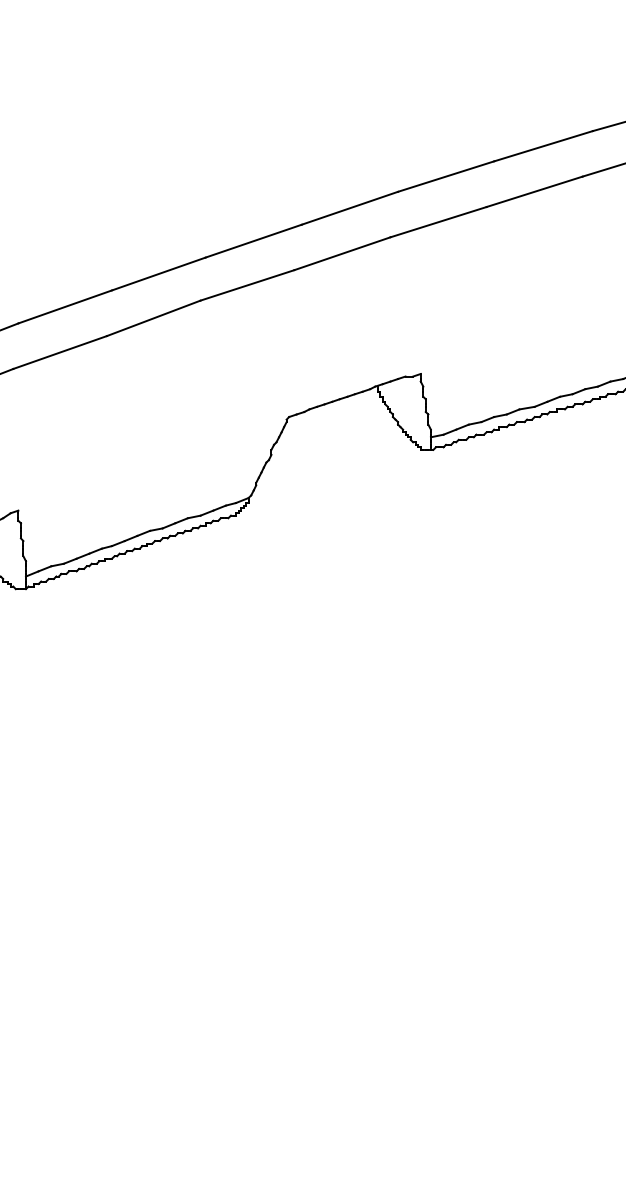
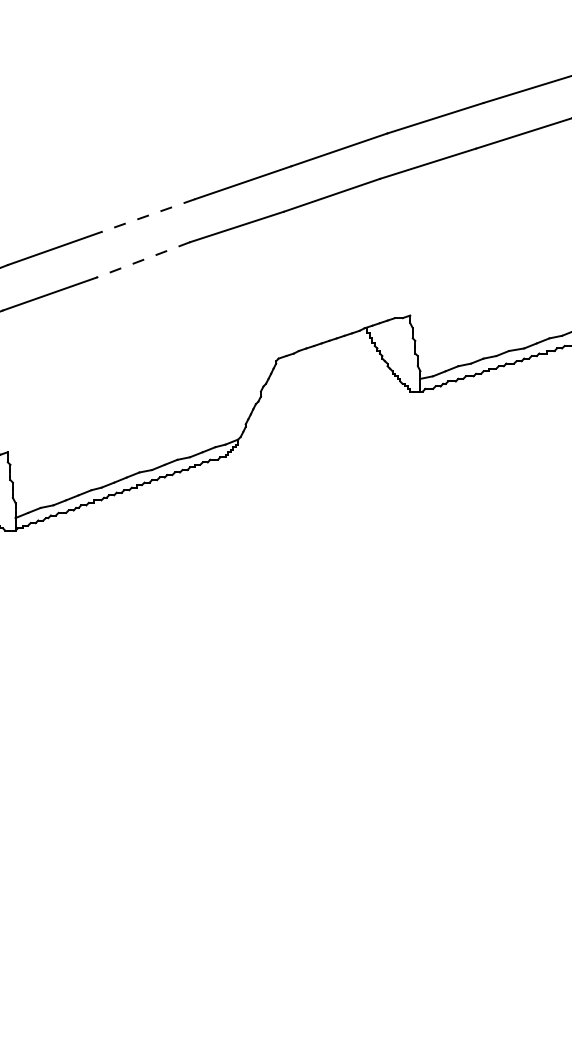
line: (158, 274) -> (148, 216), solid -> dashed
line: (153, 318) -> (143, 260), solid -> dashed

